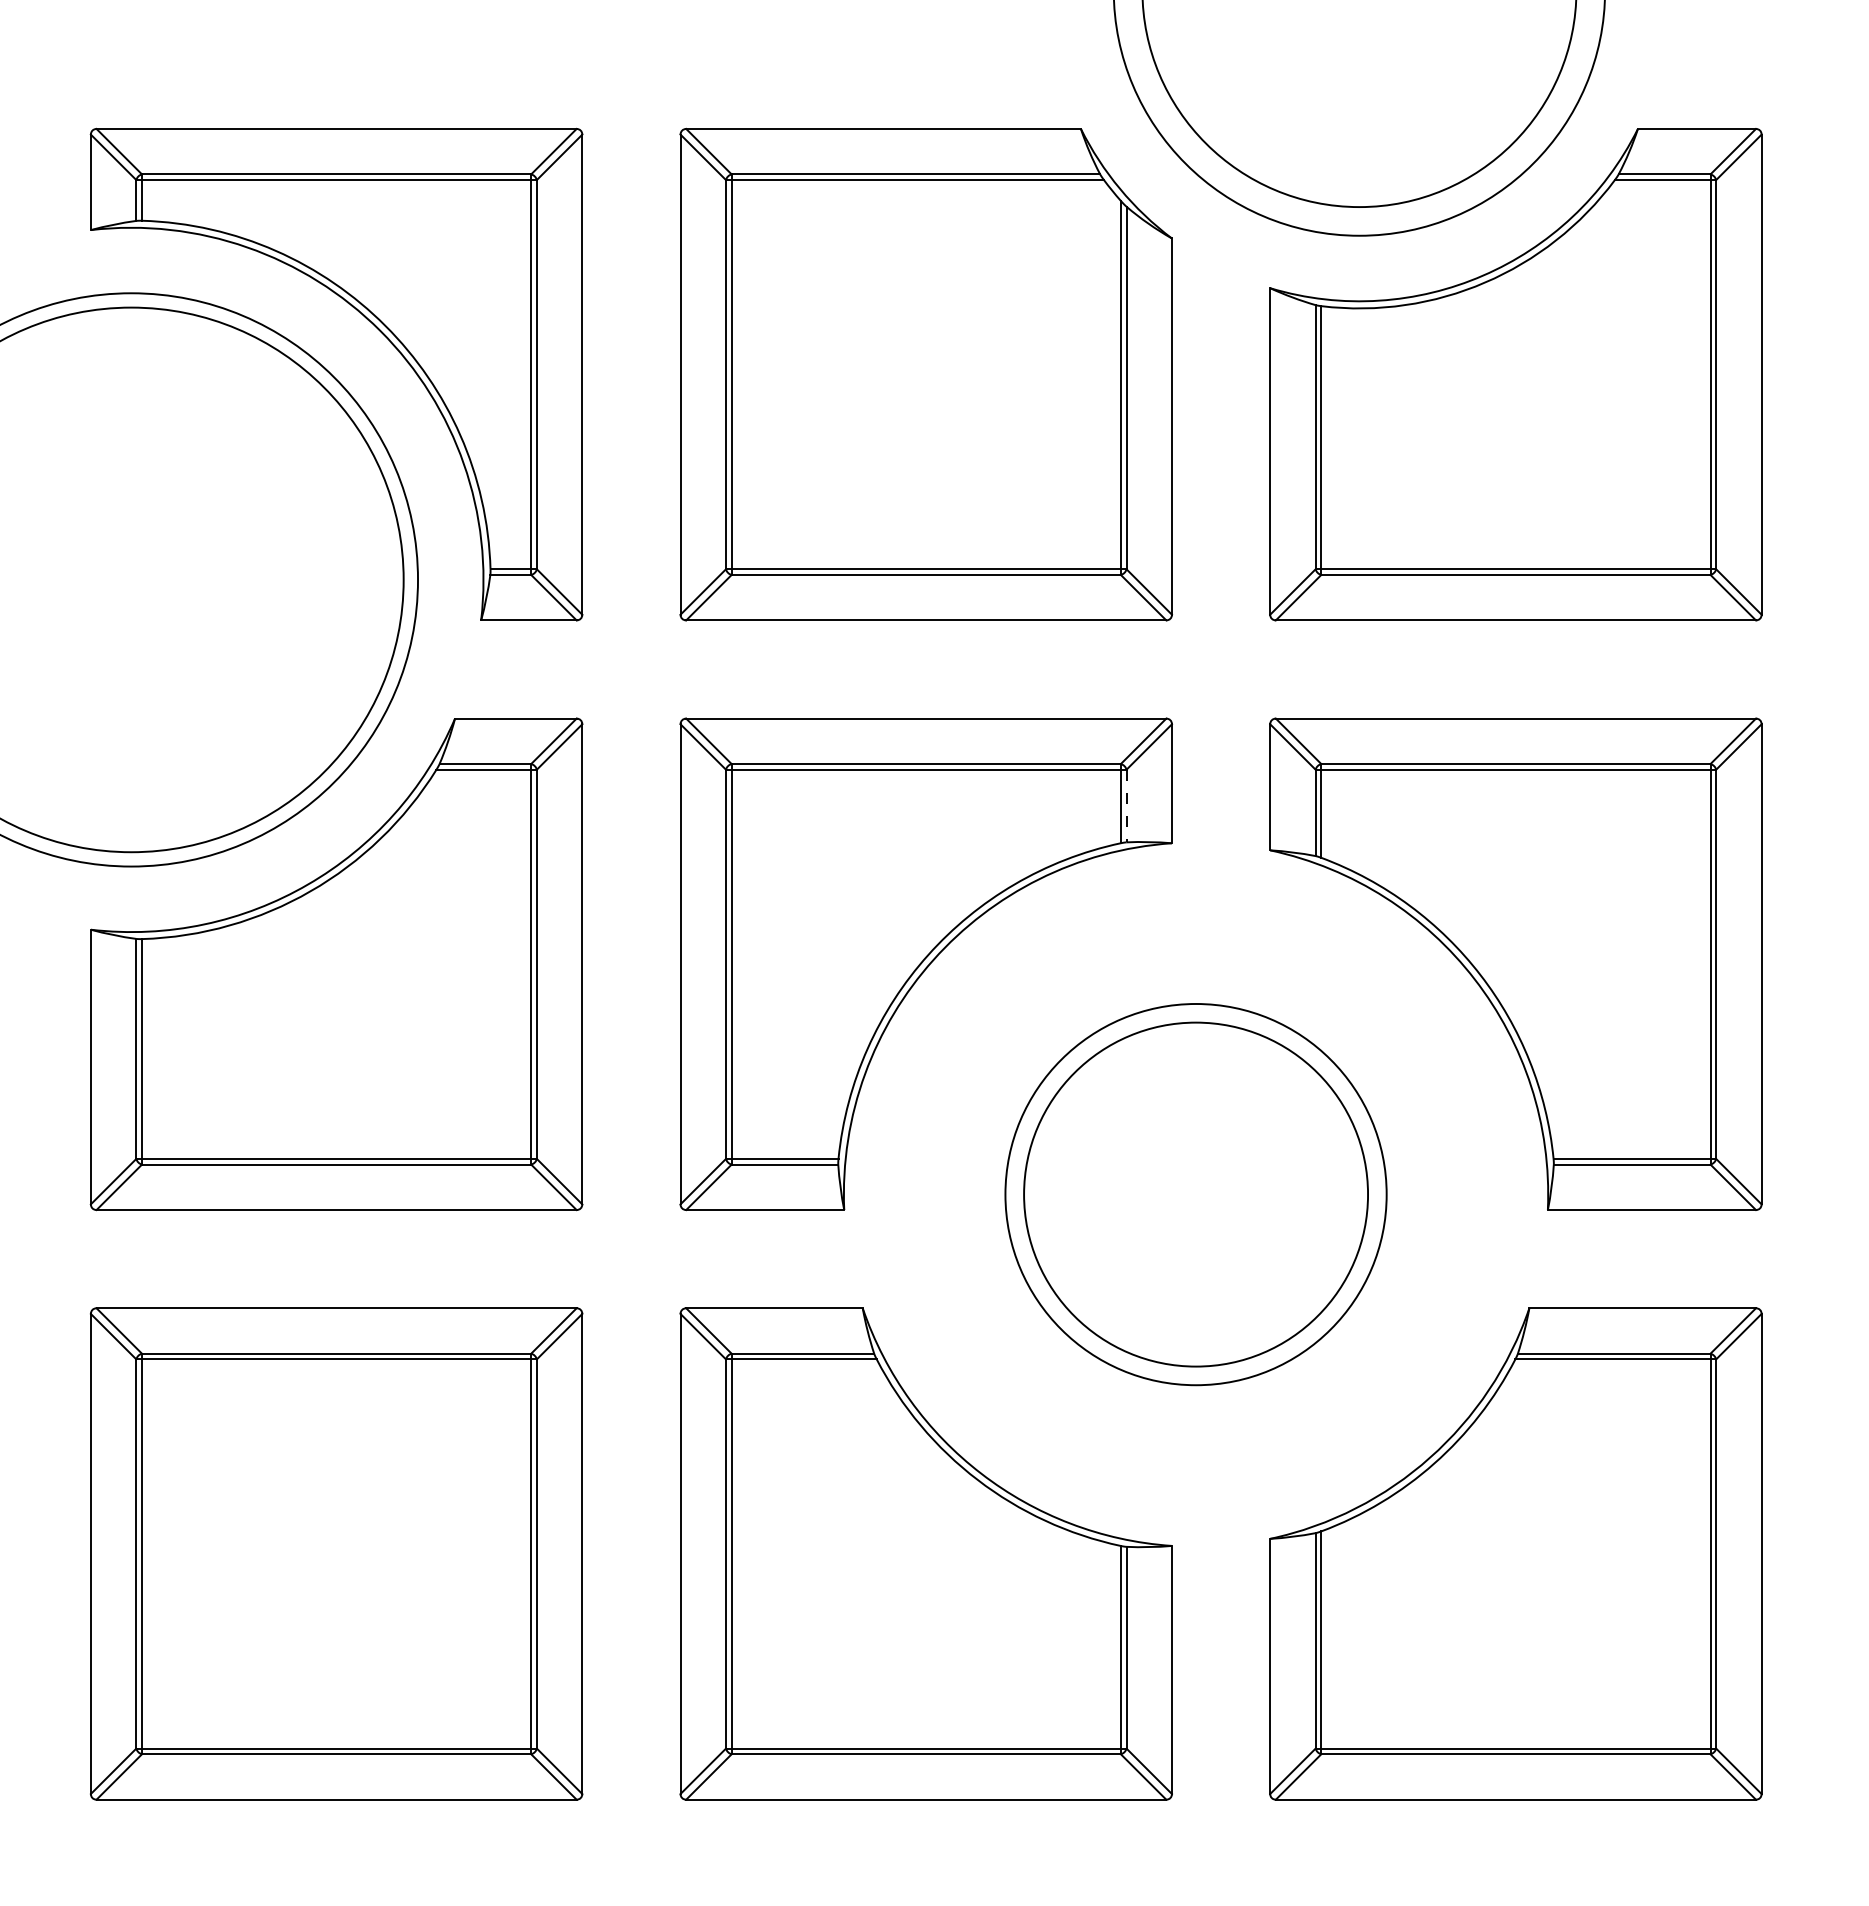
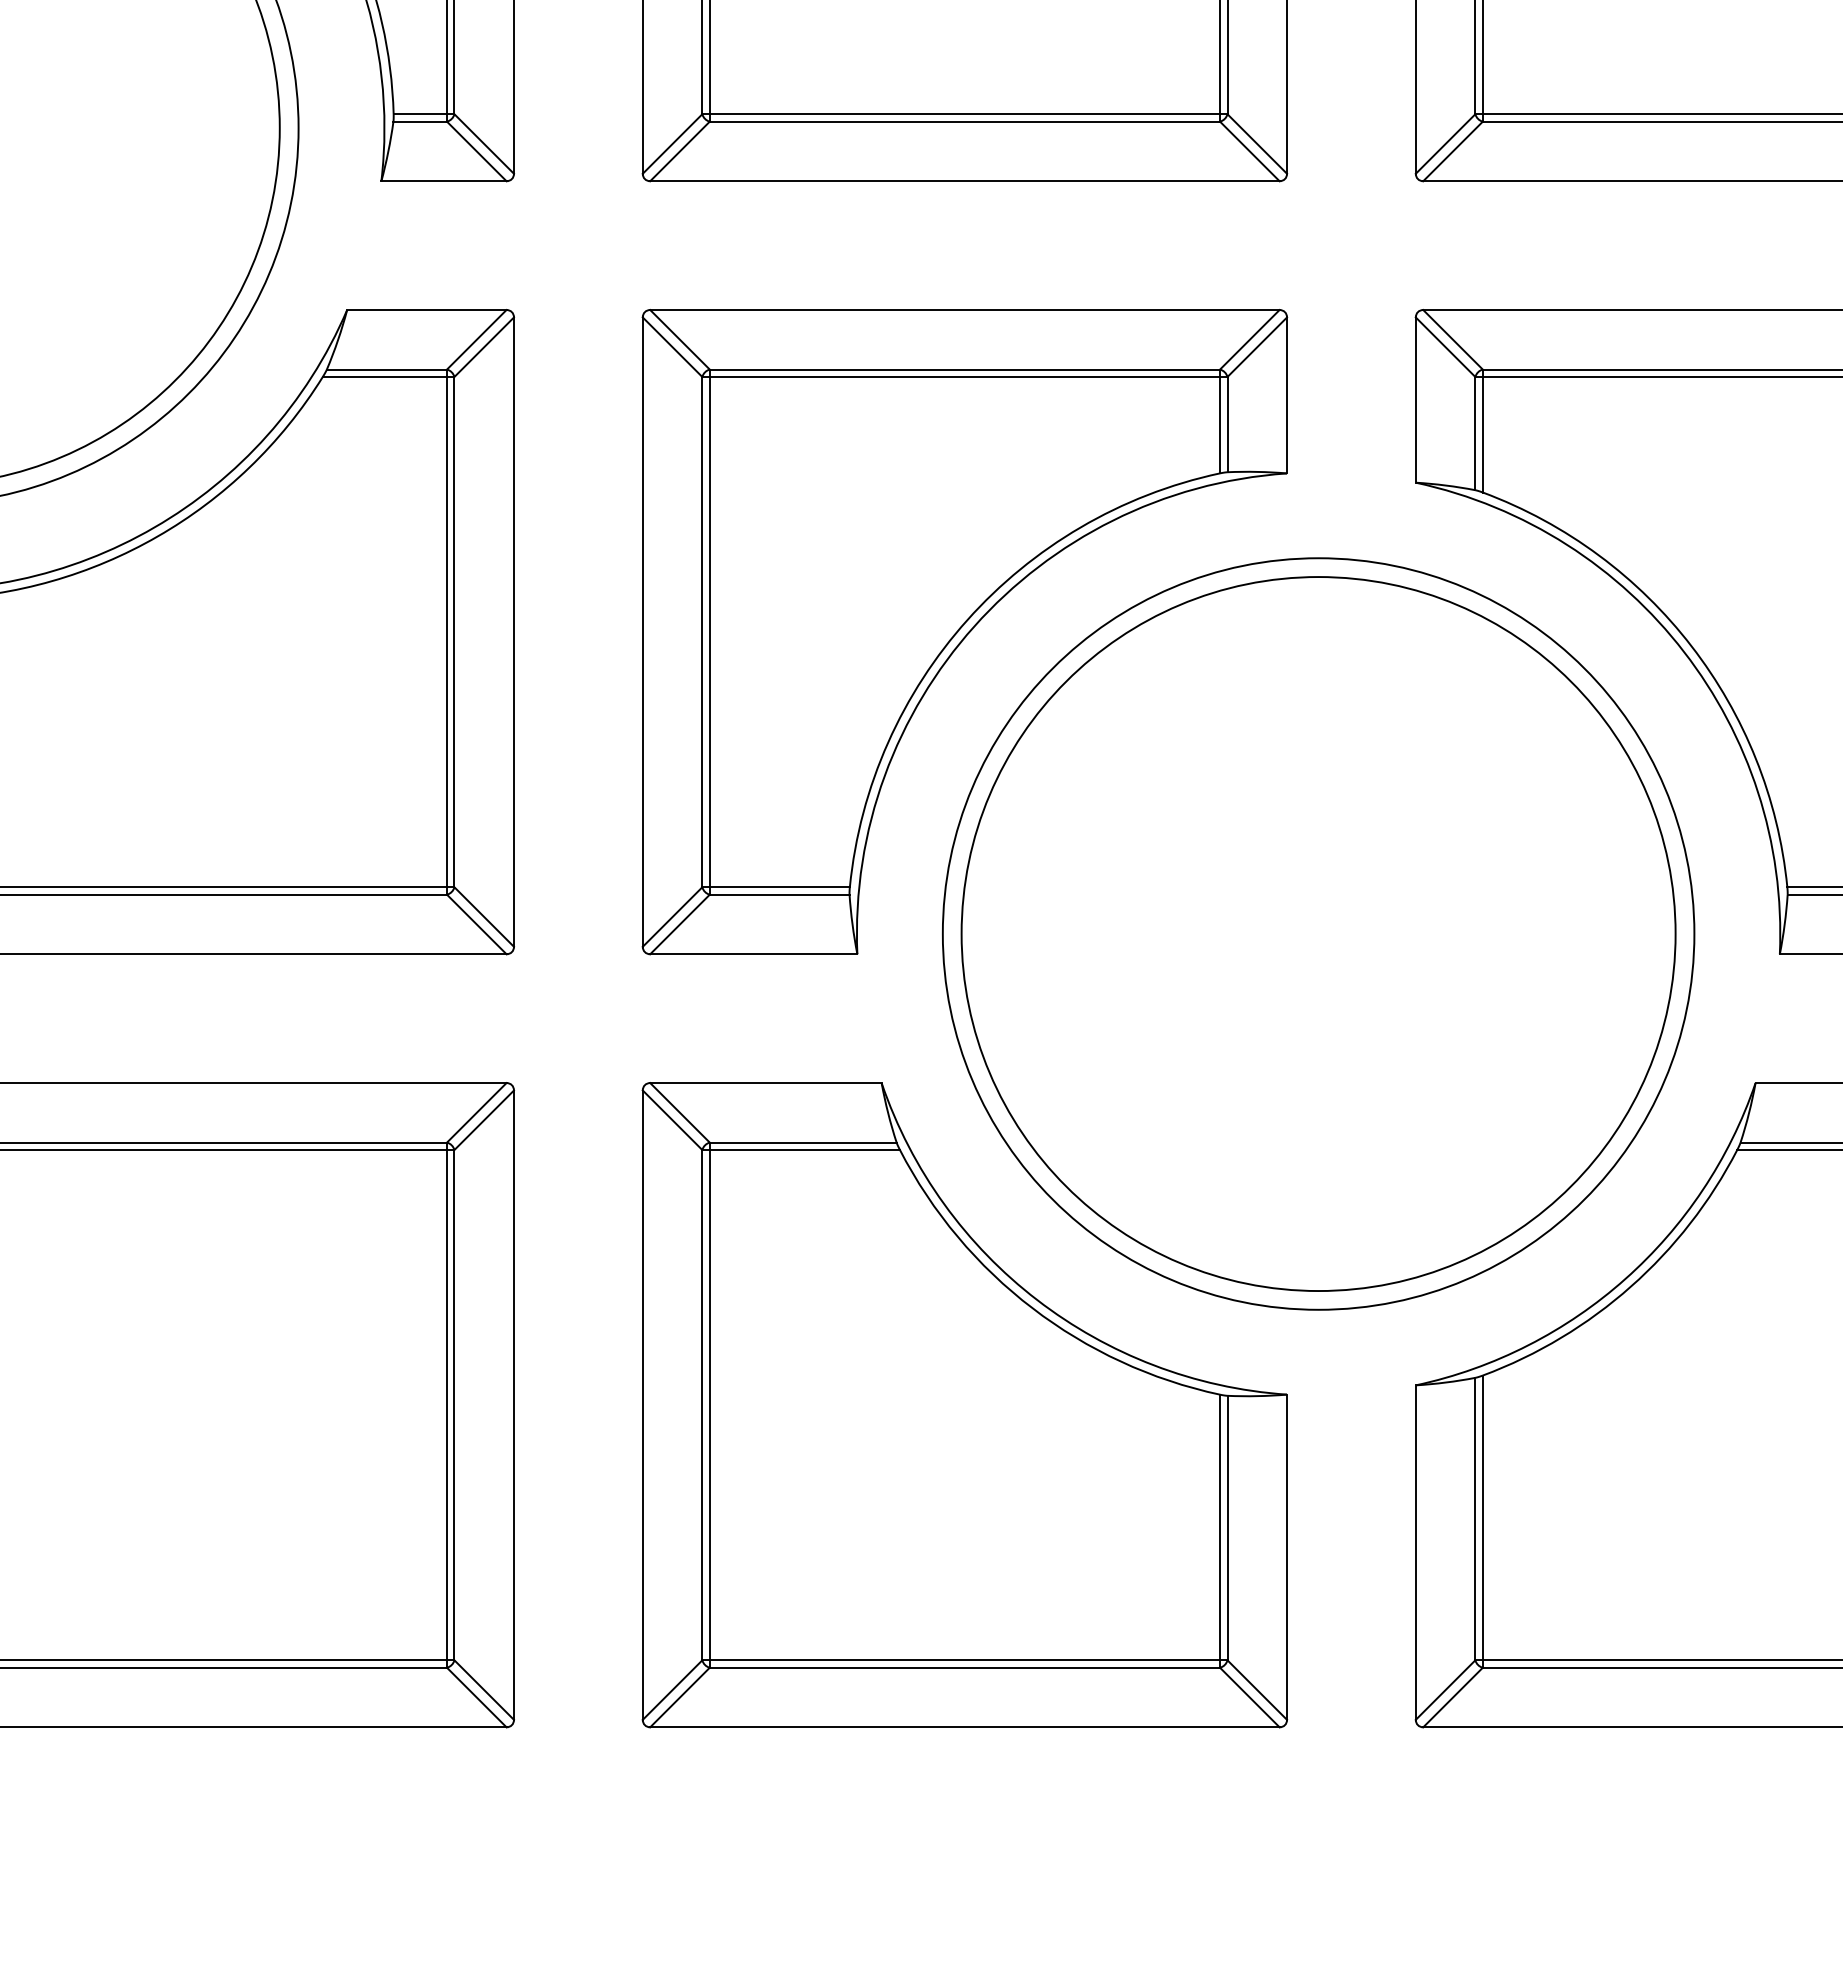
line: (1126, 806) -> (1227, 425), dashed -> solid
circle: (1195, 1194) -> (1317, 933), size x1.43
circle: (1195, 1194) -> (1317, 933), size x1.67

